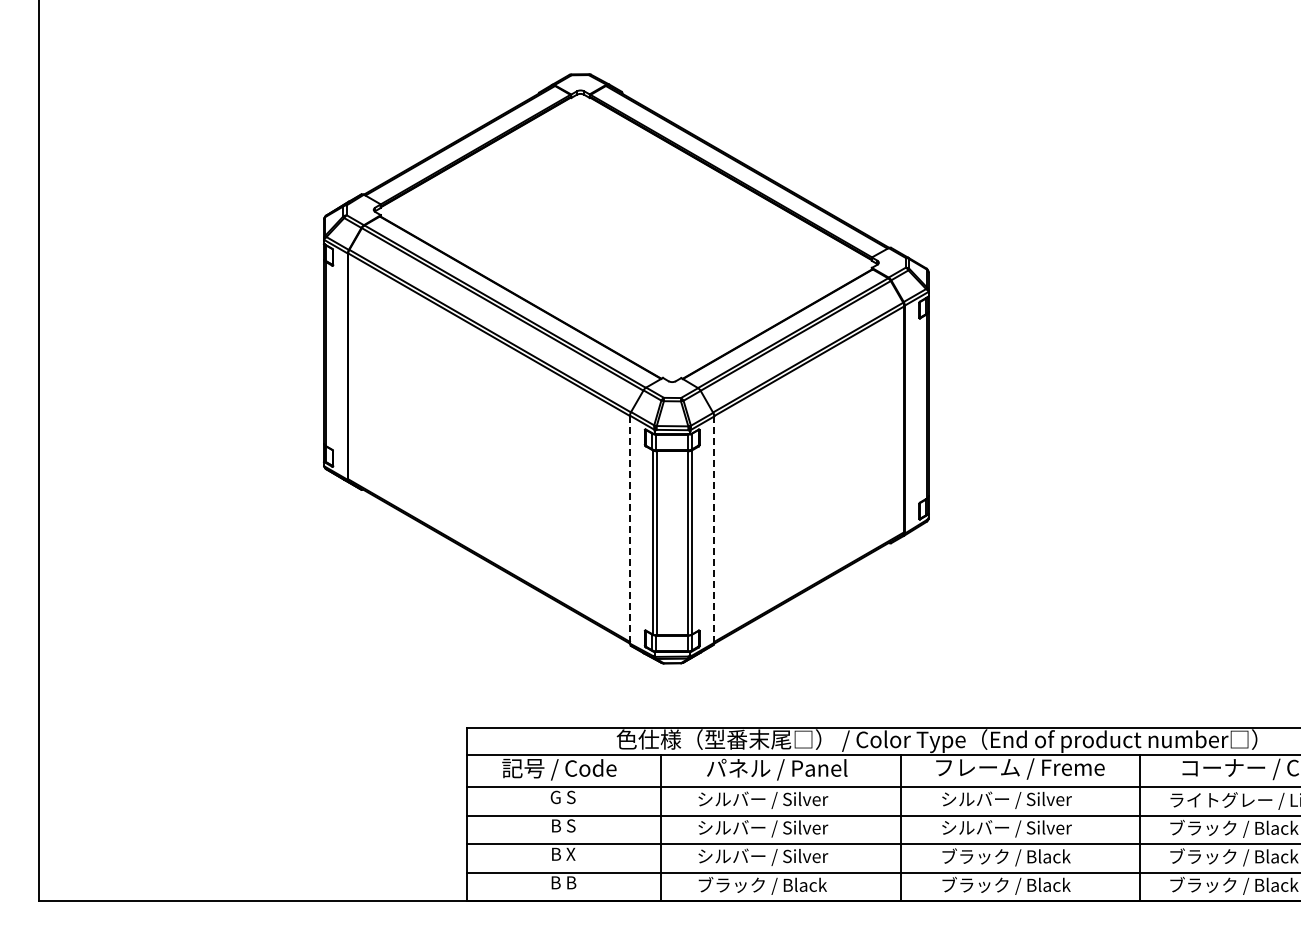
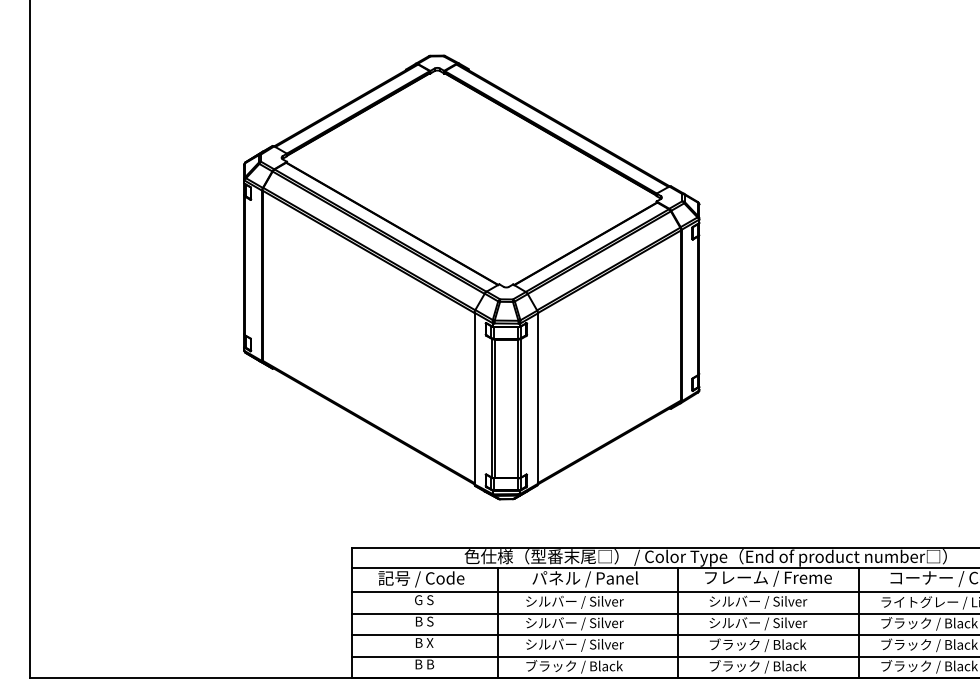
line: (630, 529) -> (474, 398), dashed -> solid
line: (714, 530) -> (538, 399), dashed -> solid

